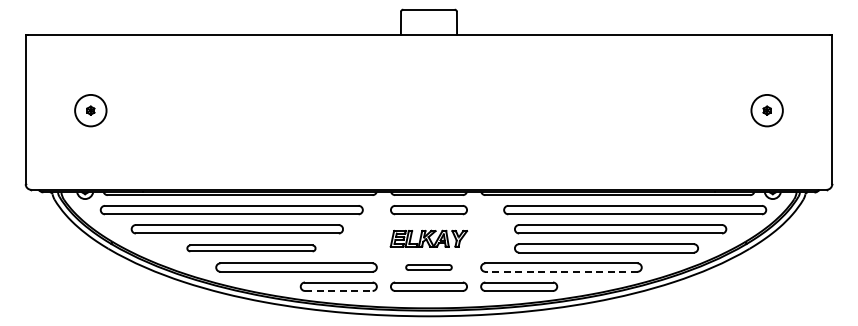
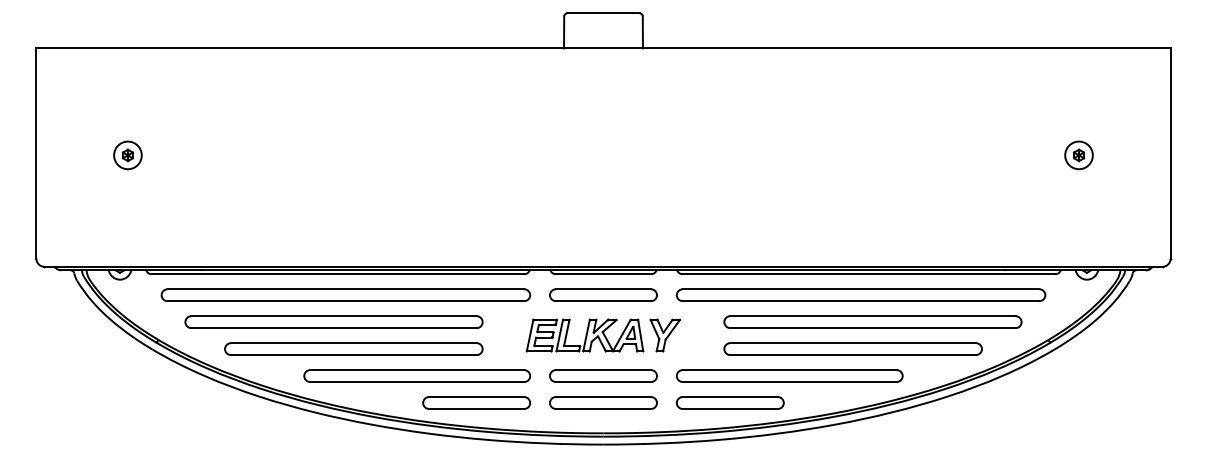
circle: (90, 110) -> (127, 155), size x0.62
circle: (767, 110) -> (1079, 155), size x0.62
part: (231, 210) -> (345, 295), moved
part: (635, 210) -> (861, 295), moved
part: (428, 238) -> (602, 335), size x1.43
part: (251, 248) -> (353, 349), size x1.43
part: (428, 267) -> (602, 375), size x1.67
line: (560, 271) -> (788, 381), dashed -> solid
line: (338, 290) -> (476, 408), dashed -> solid

